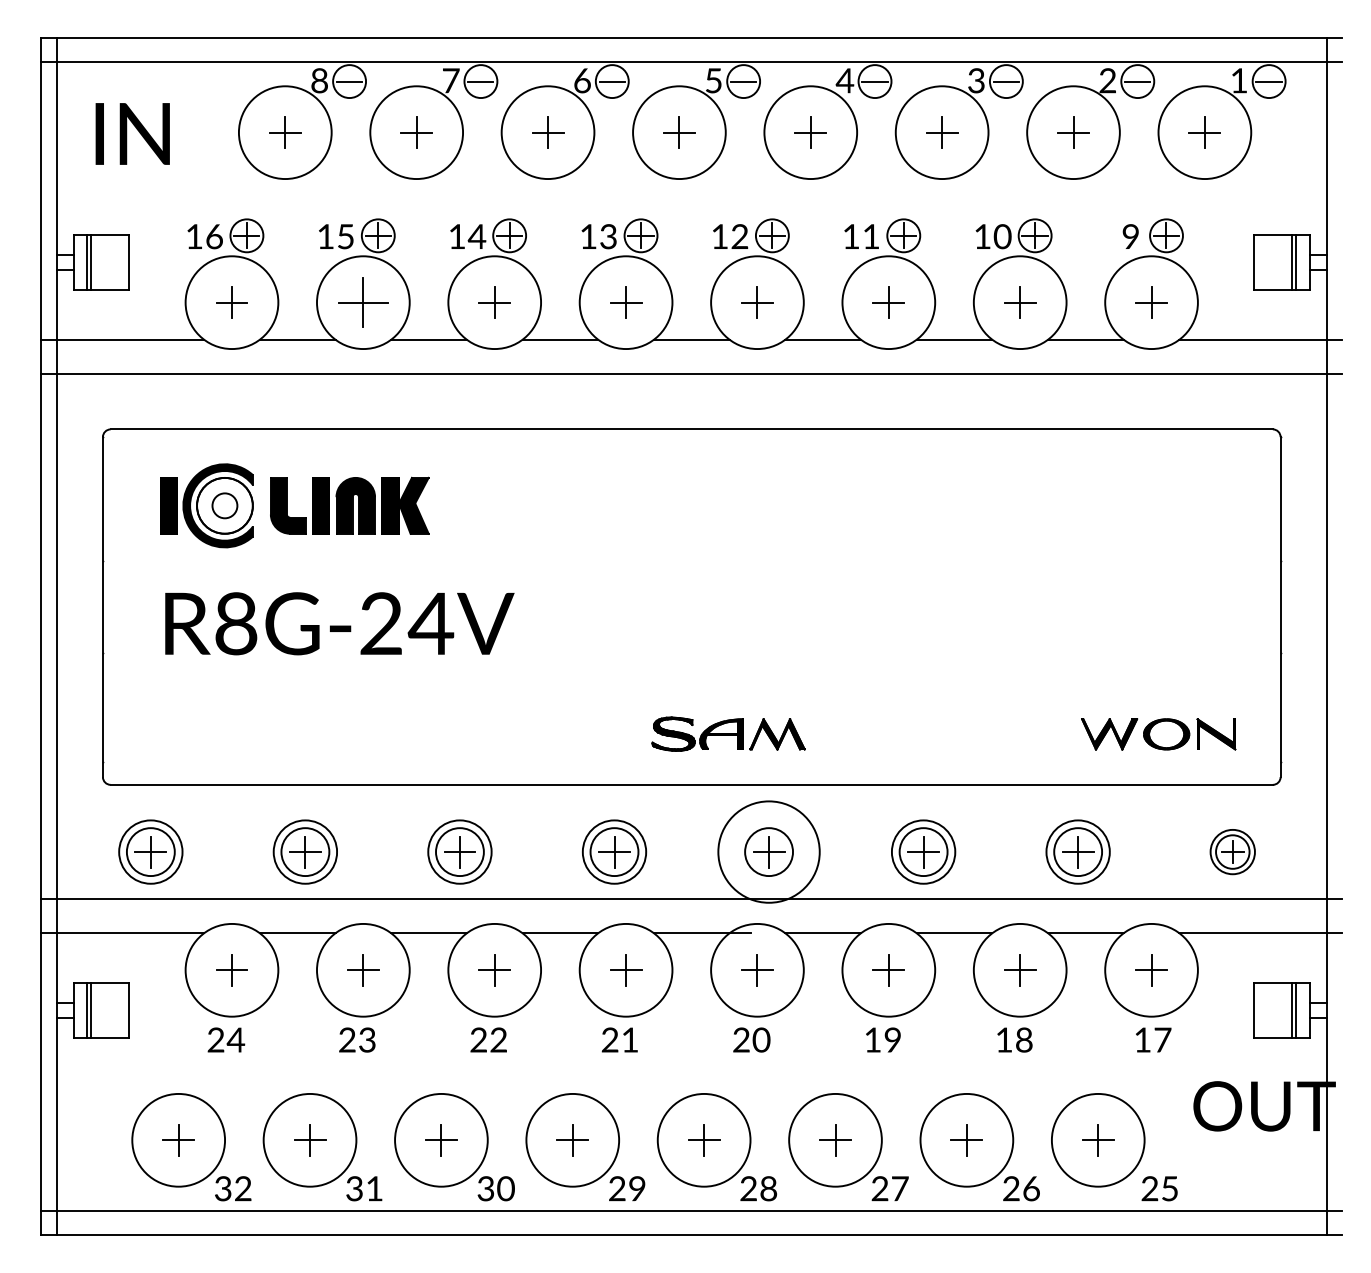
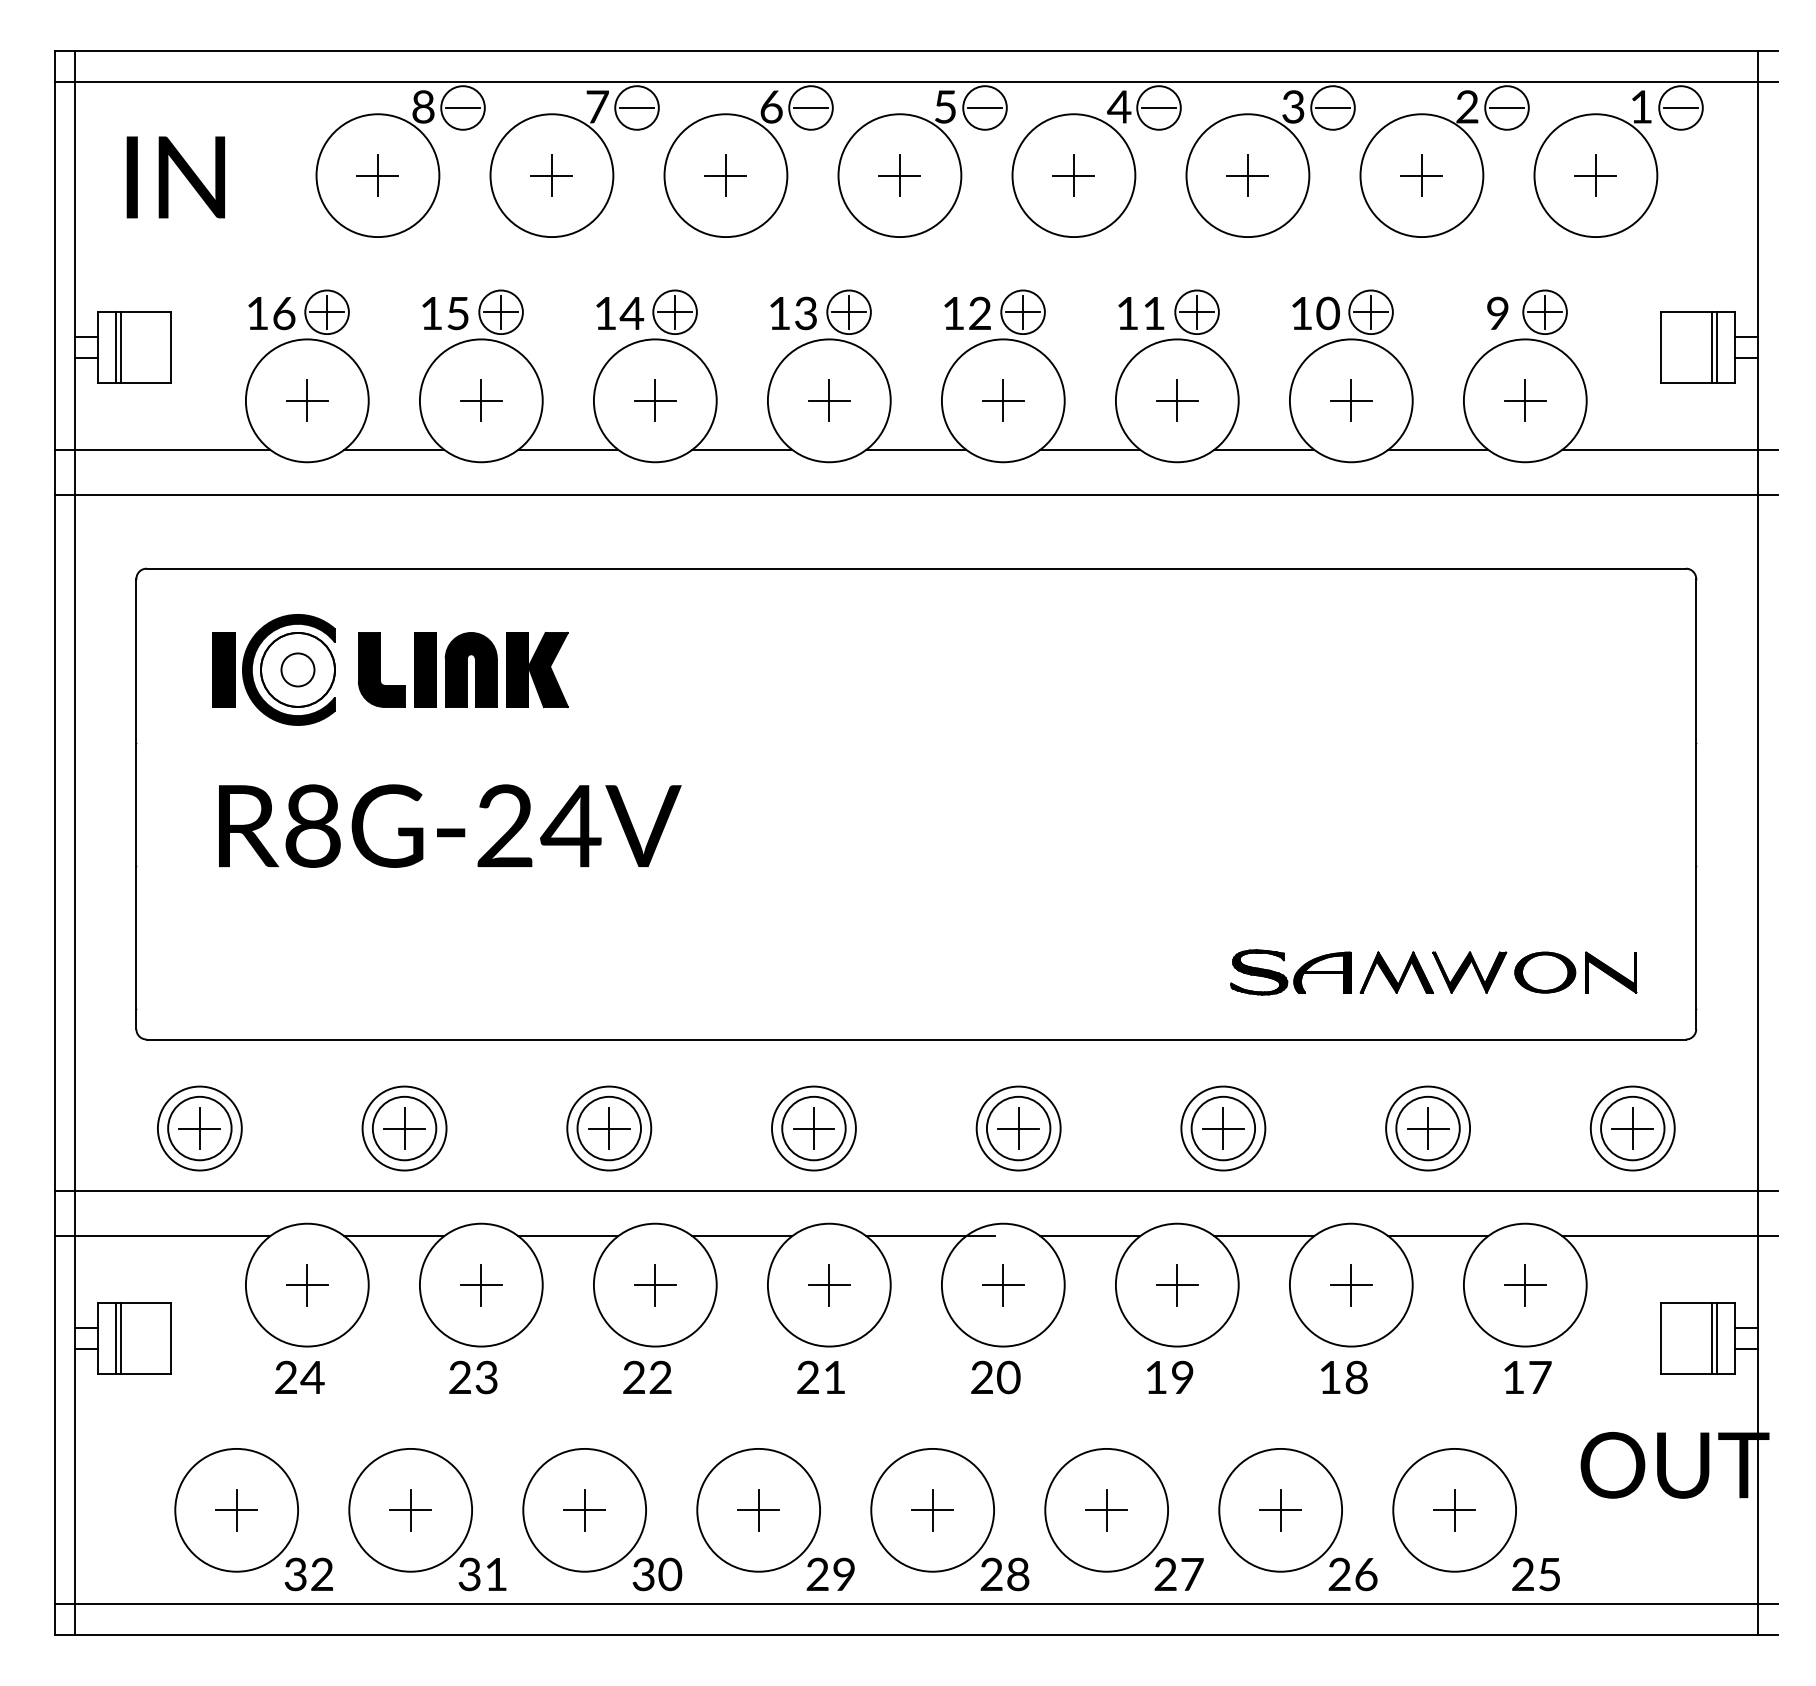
part: (363, 302) -> (481, 400), size x0.62
part: (728, 733) -> (1331, 971), moved
circle: (768, 851) -> (1017, 1127), size x0.62
part: (1232, 851) -> (1632, 1127), size x1.43

